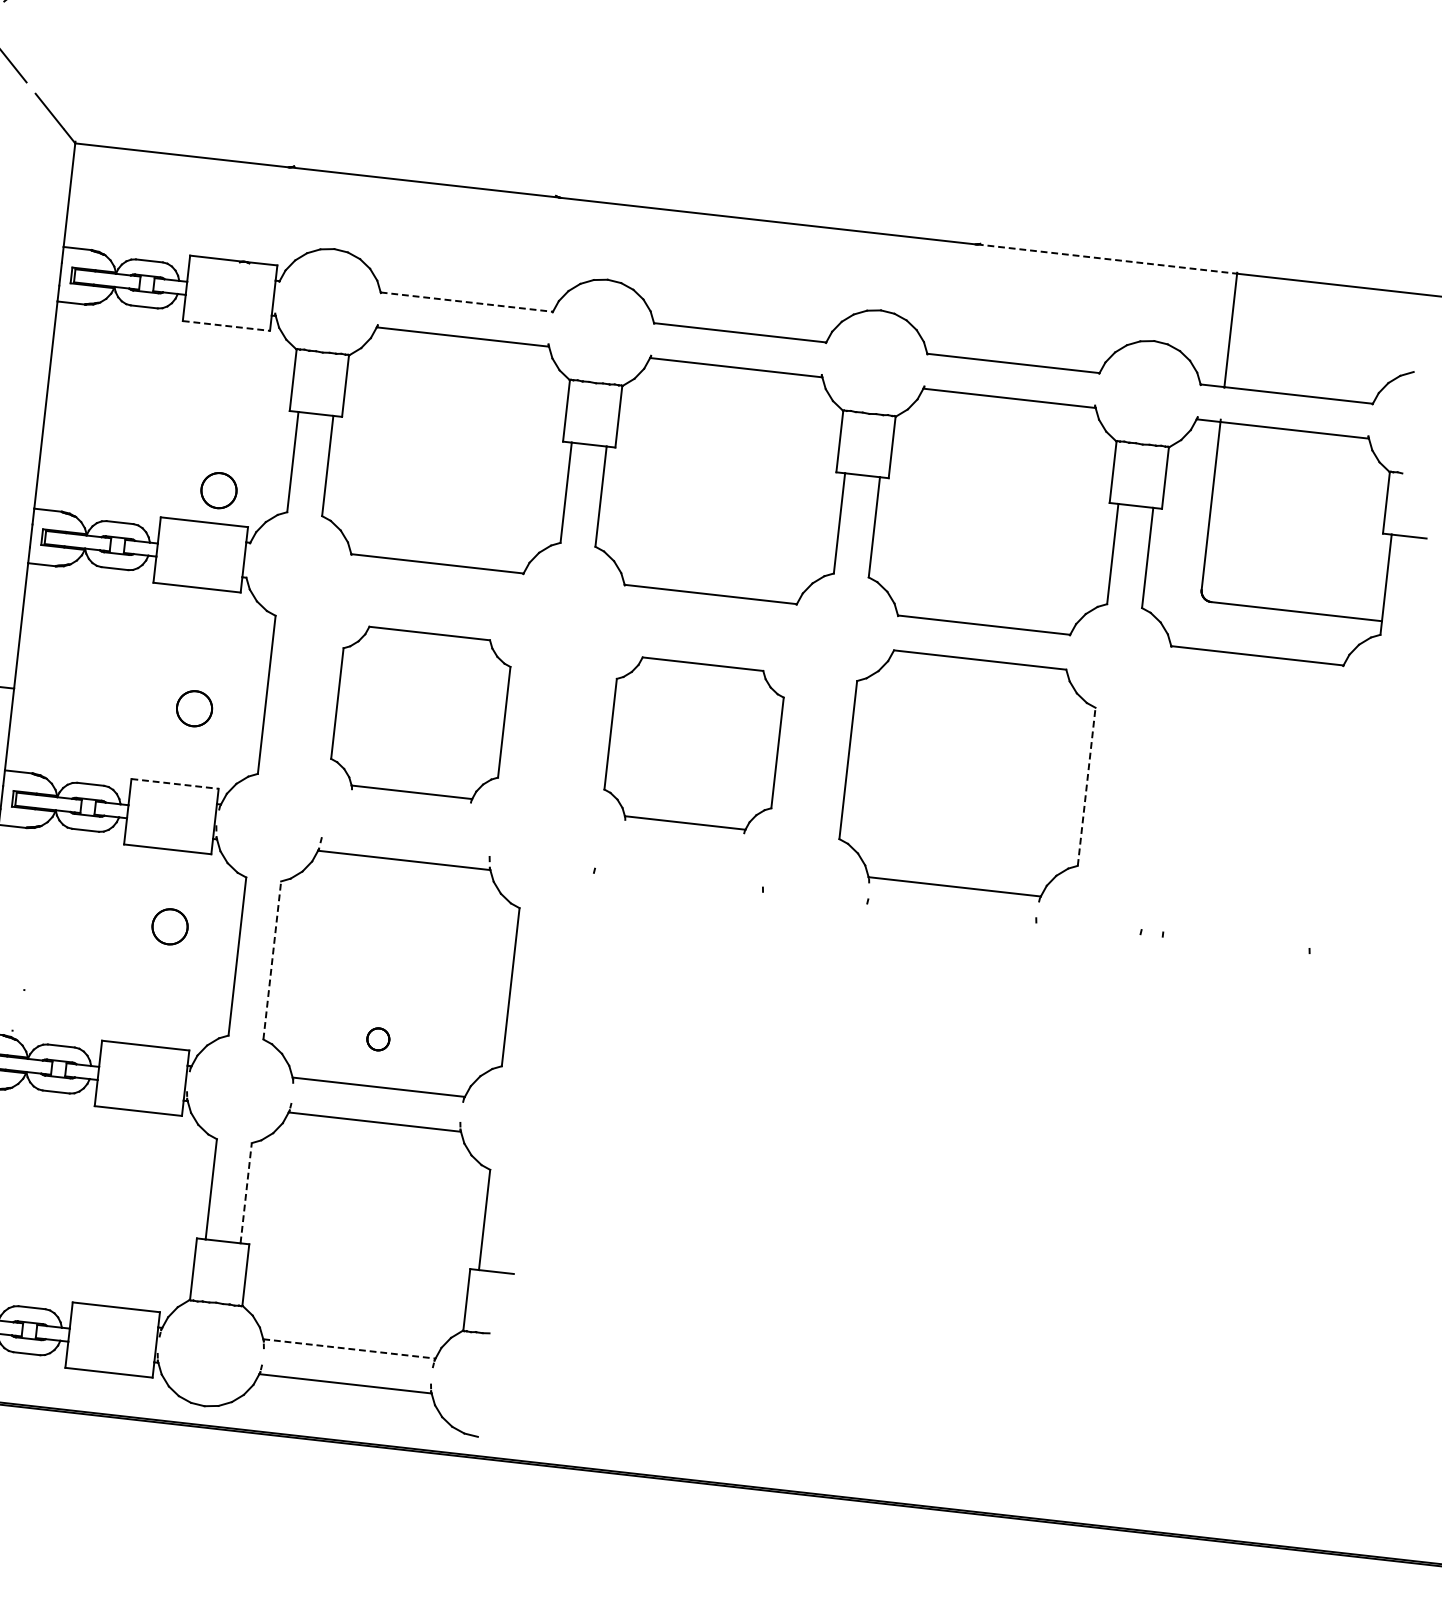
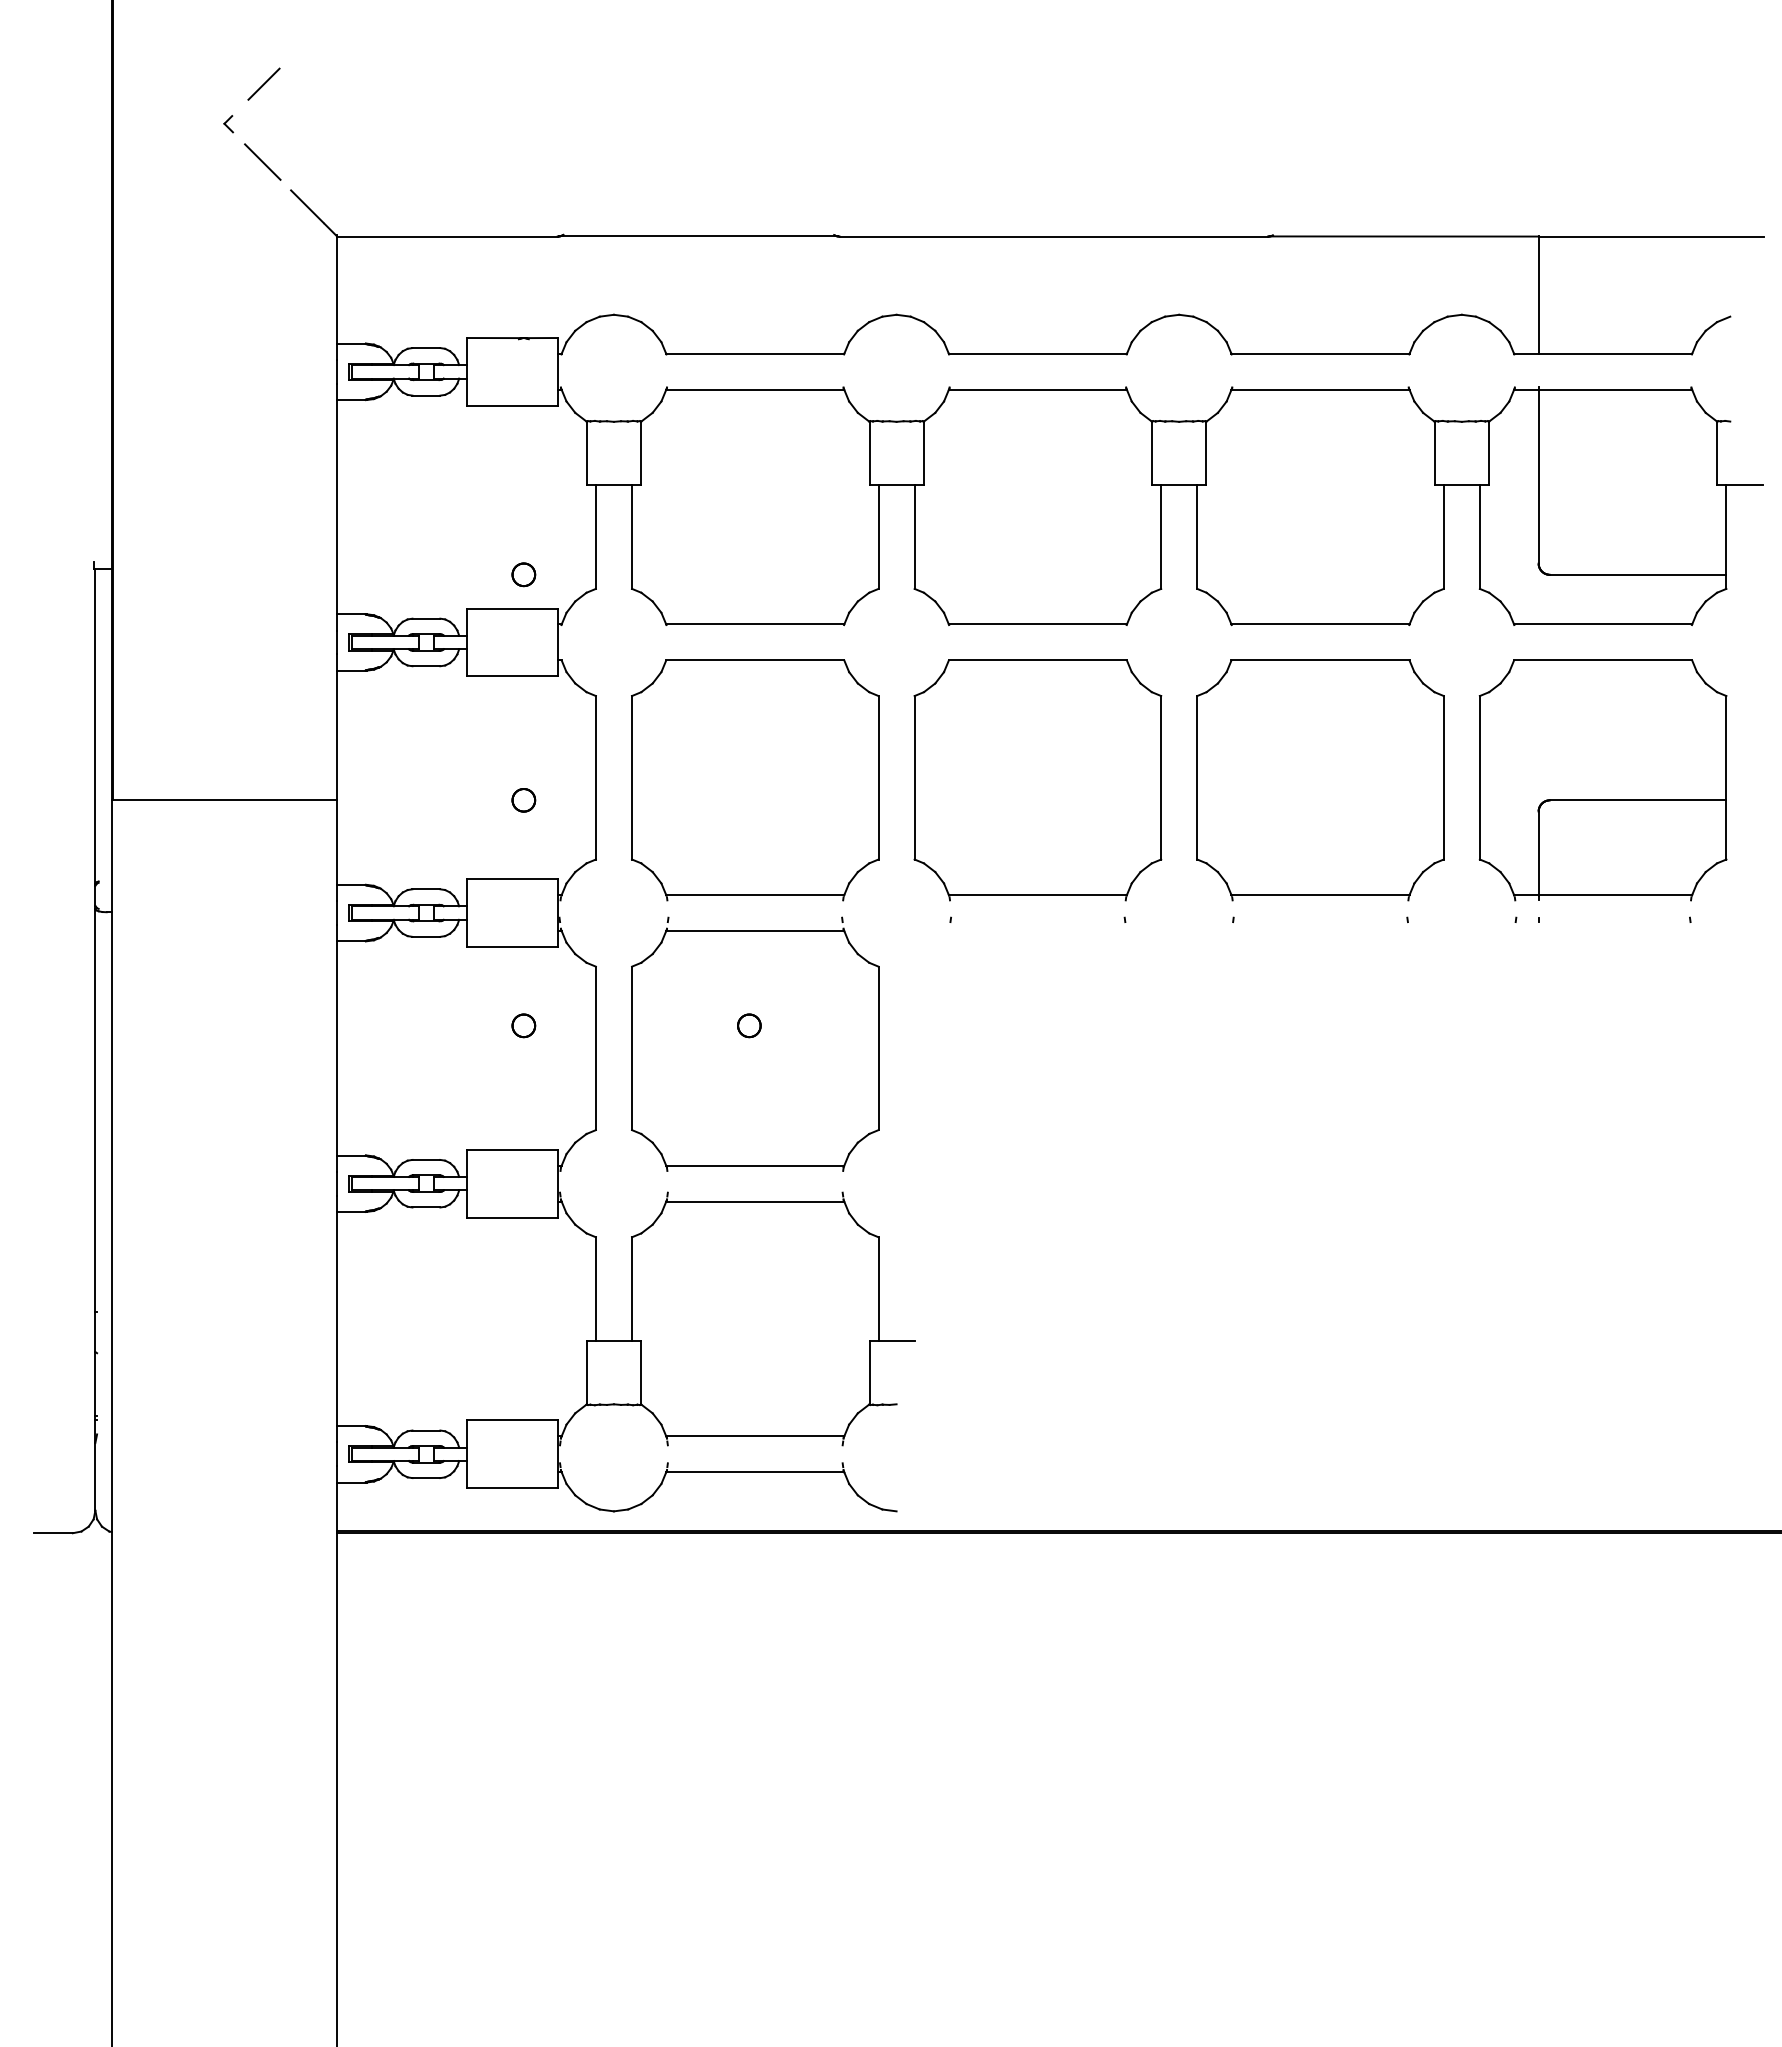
line: (1107, 259) -> (1404, 236), dashed -> solid
line: (467, 301) -> (755, 353), dashed -> solid
line: (226, 325) -> (512, 405), dashed -> solid
part: (218, 490) -> (523, 574), size x0.62
part: (194, 708) -> (523, 800), size x0.62
part: (420, 714) -> (755, 780), size x1.43
part: (693, 745) -> (1037, 780), size x1.43
line: (175, 784) -> (512, 879), dashed -> solid
line: (1086, 786) -> (1443, 777), dashed -> solid
part: (1239, 806) -> (1602, 780), added
part: (169, 926) -> (523, 1025), size x0.62
line: (272, 960) -> (632, 1048), dashed -> solid
part: (378, 1039) -> (749, 1025), moved
line: (246, 1193) -> (632, 1289), dashed -> solid
line: (349, 1349) -> (755, 1436), dashed -> solid

